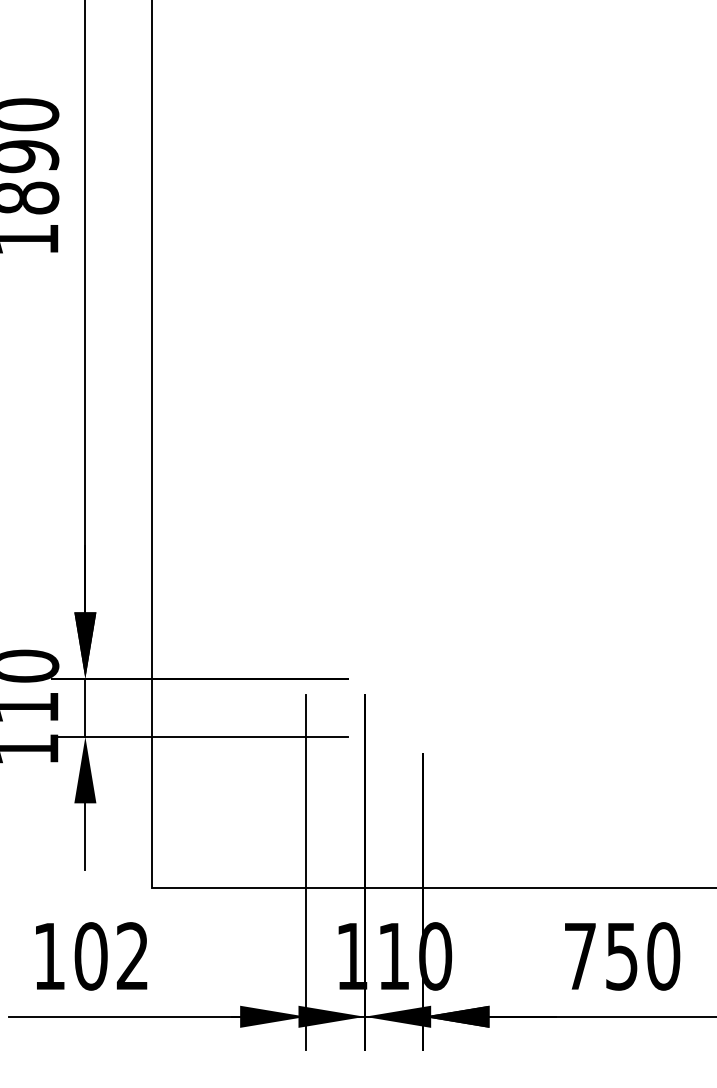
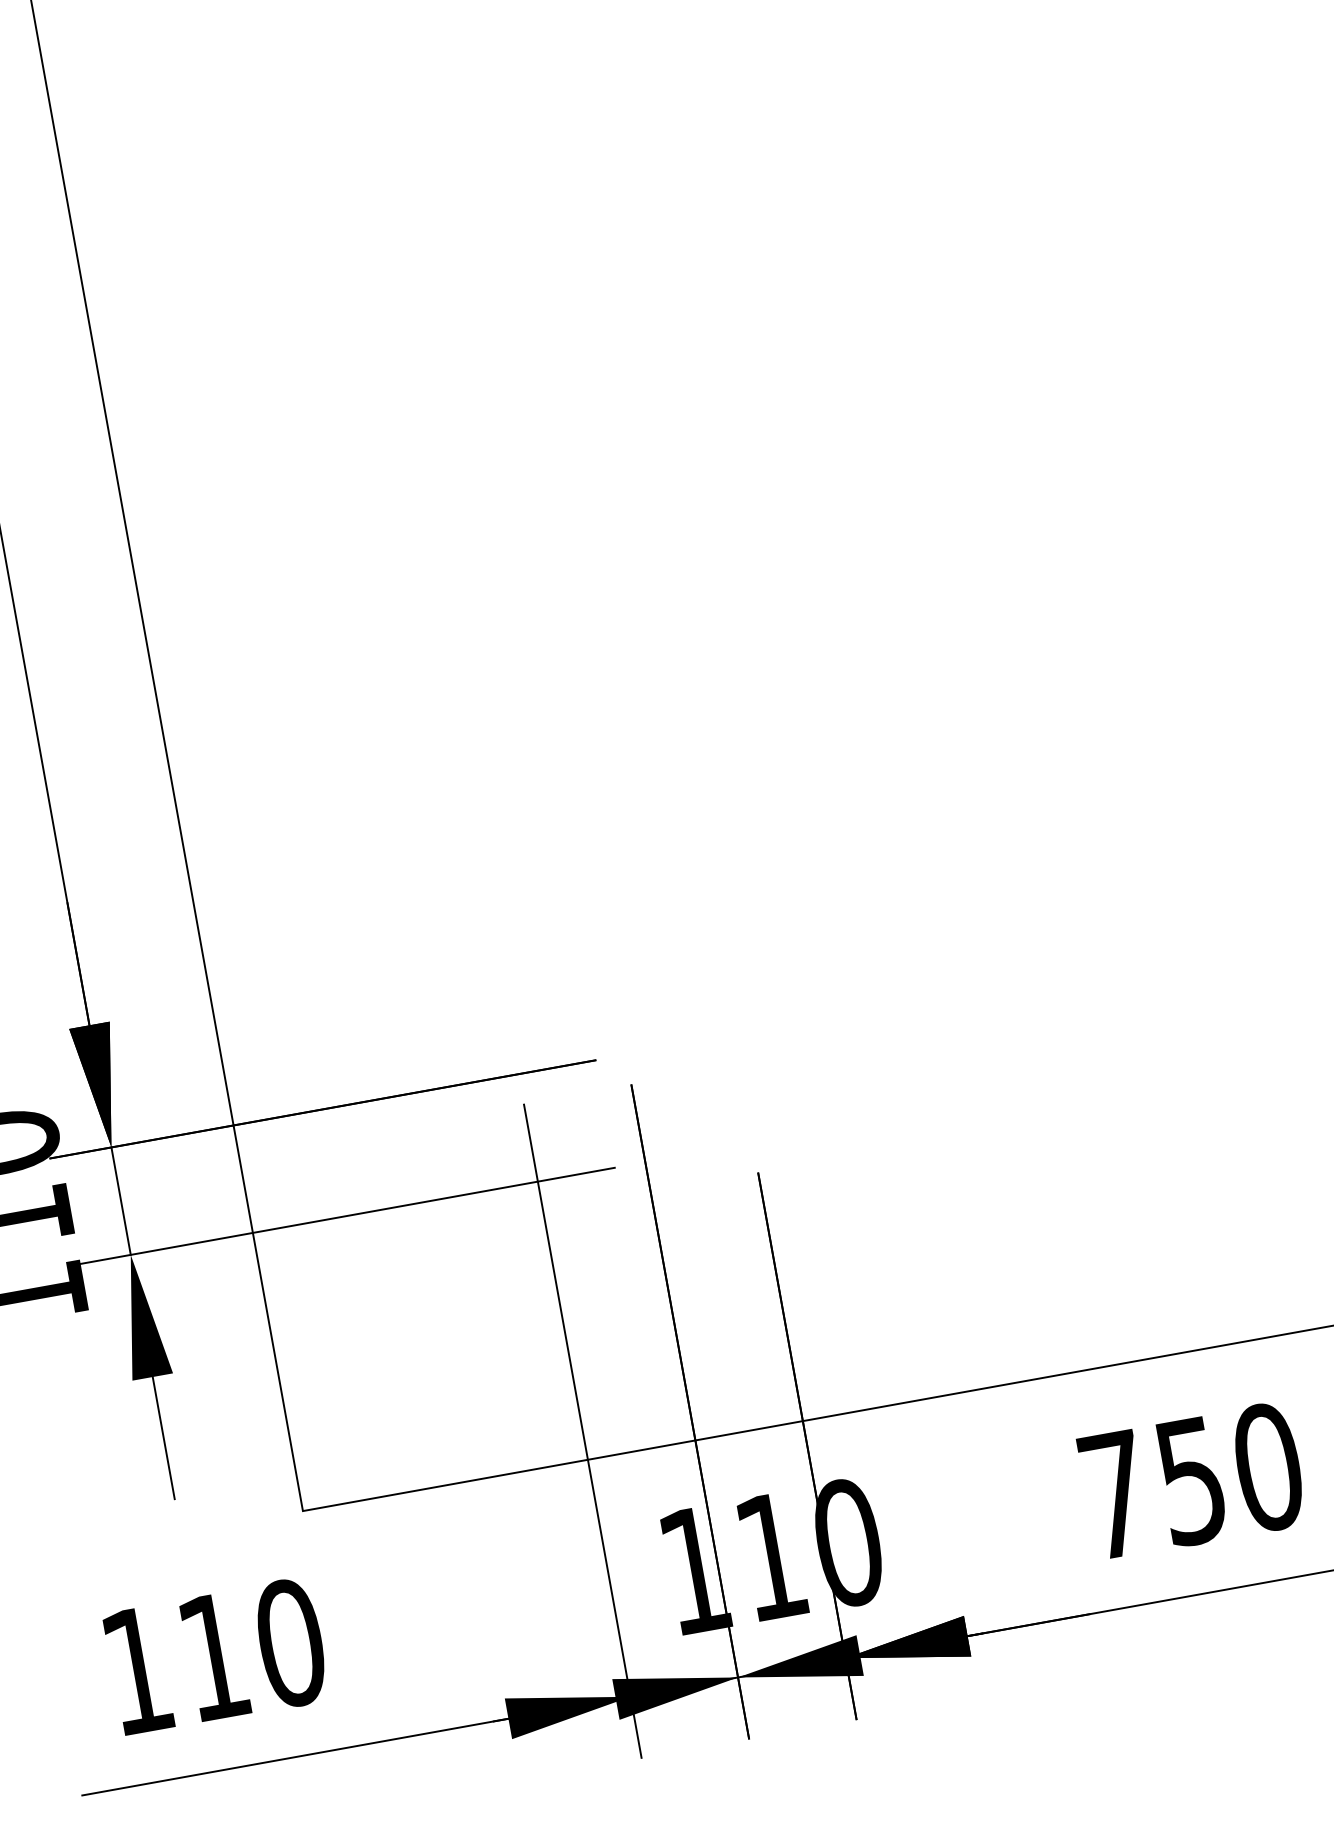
text: (111, 956) -> (251, 1650), 102 -> 110

